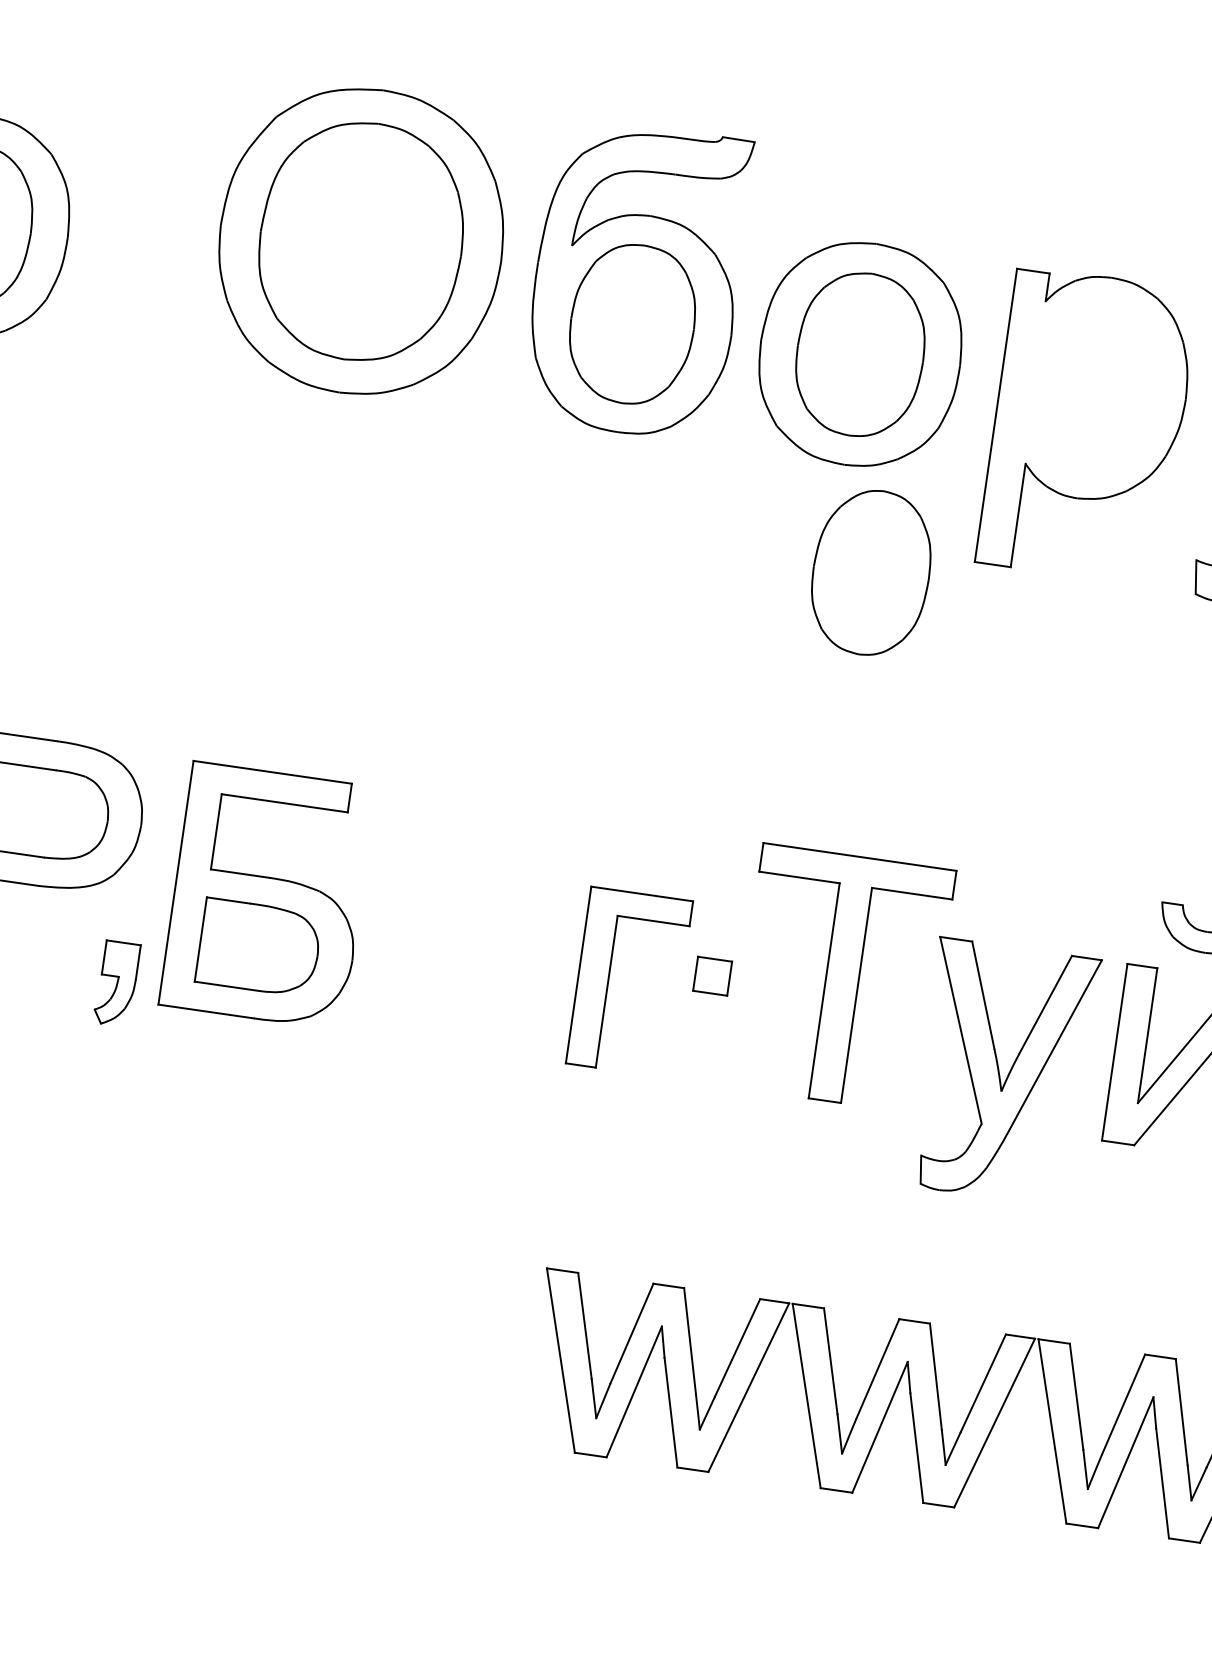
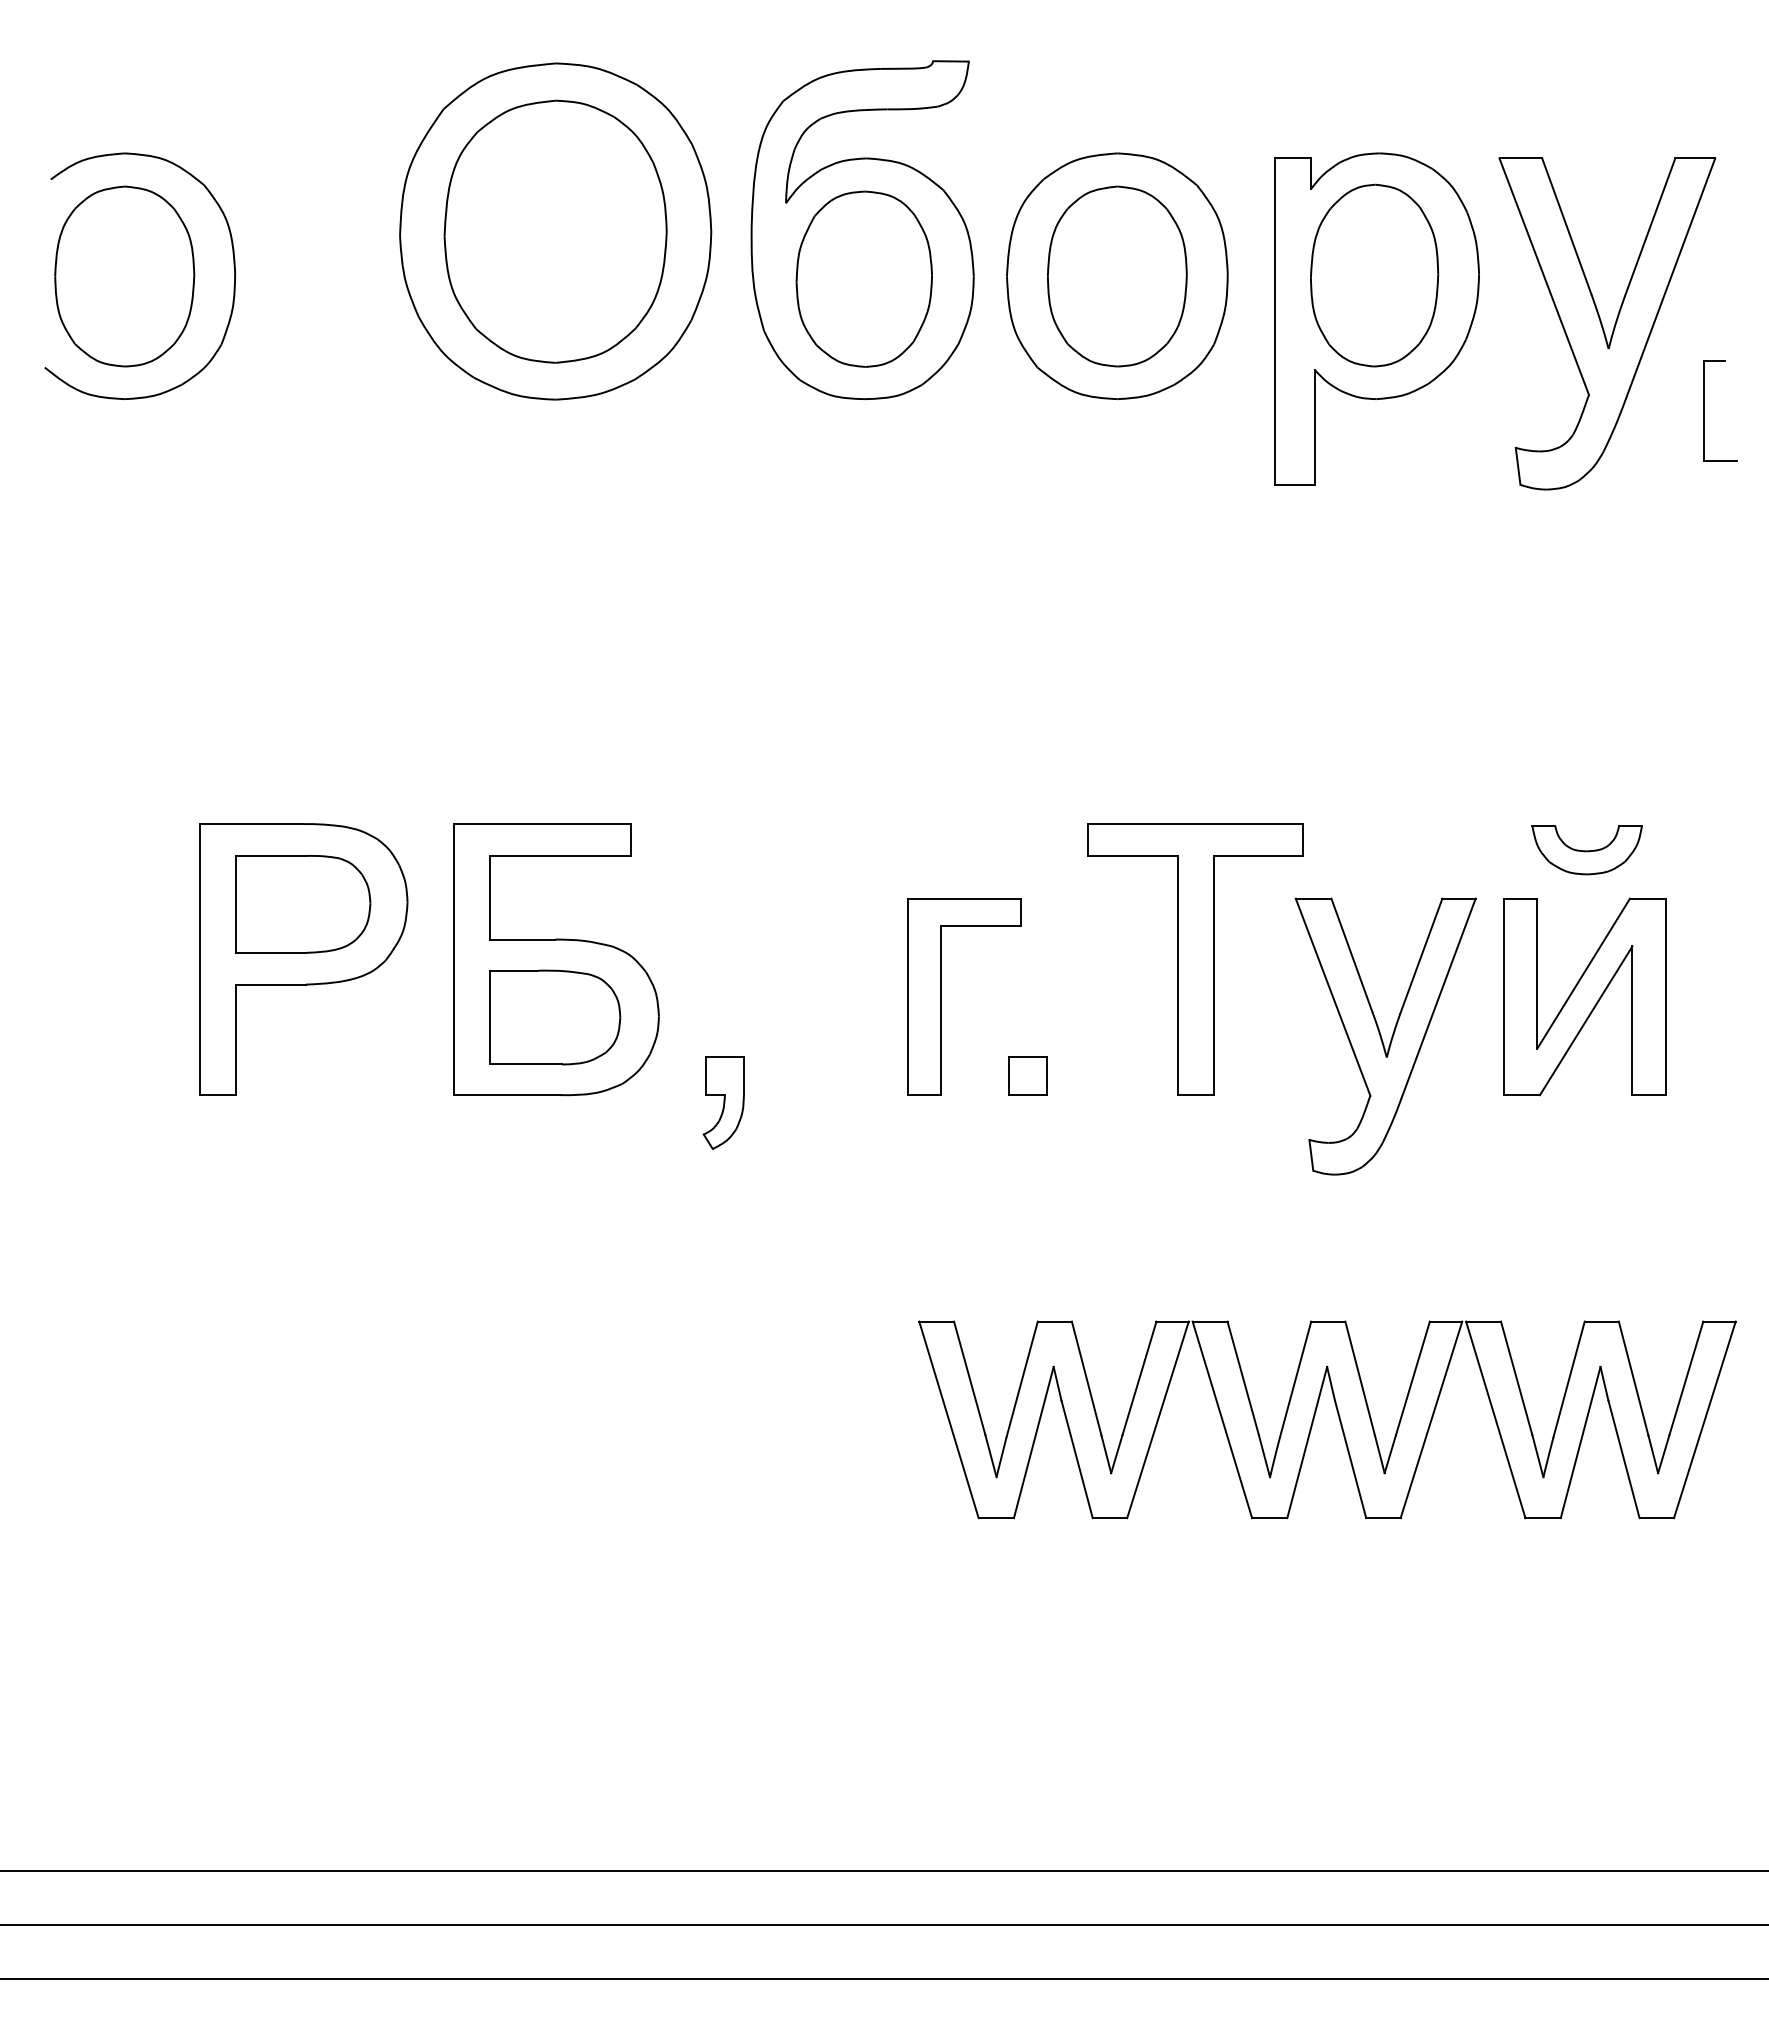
part: (871, 572) -> (1374, 275), moved
part: (712, 975) -> (1027, 1075), moved
part: (116, 983) -> (723, 1102), moved

